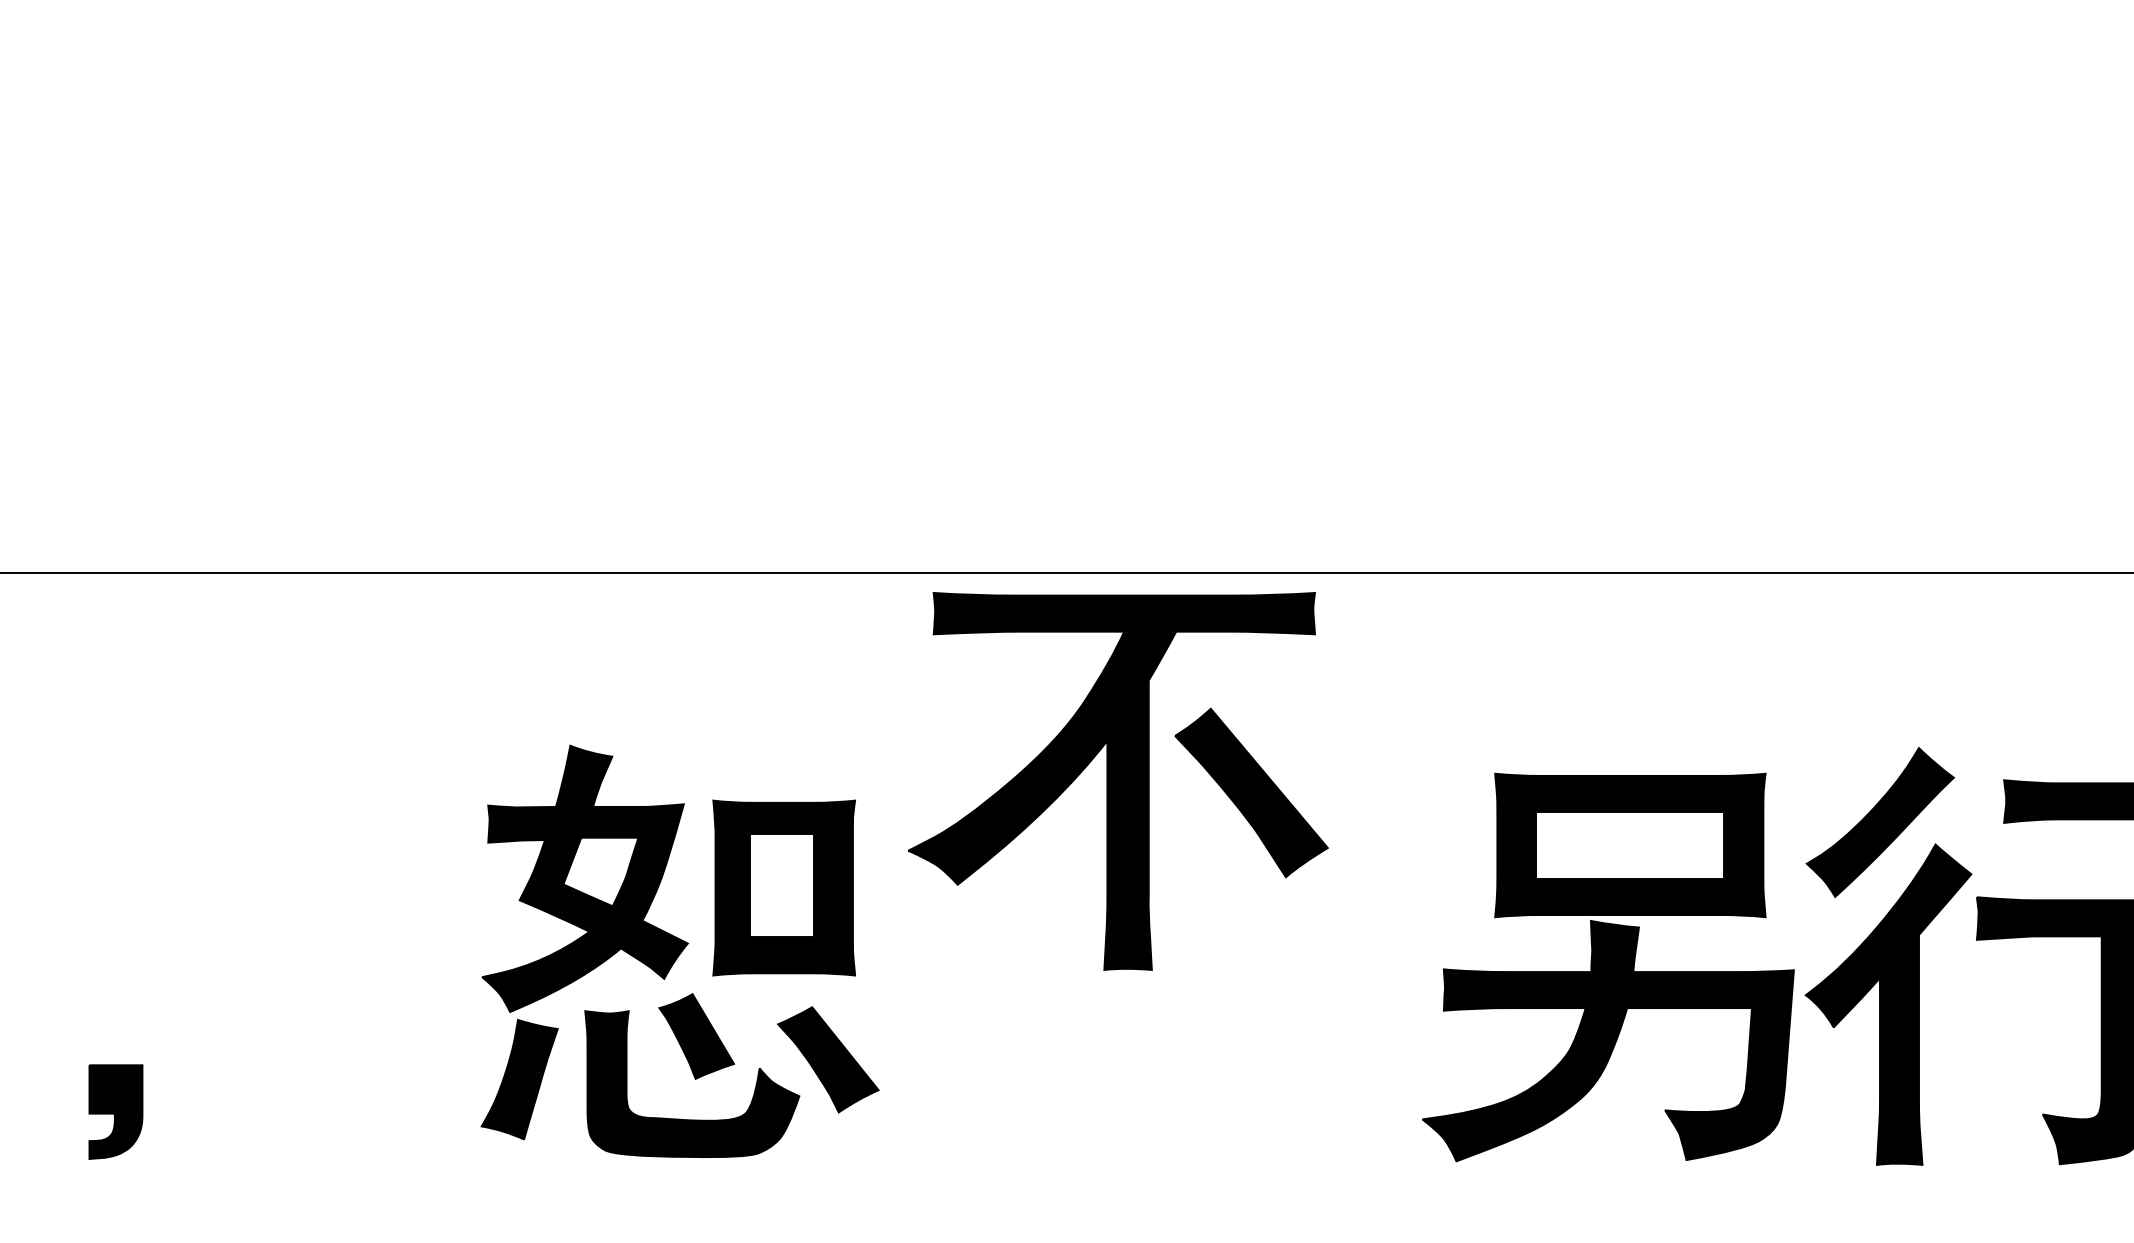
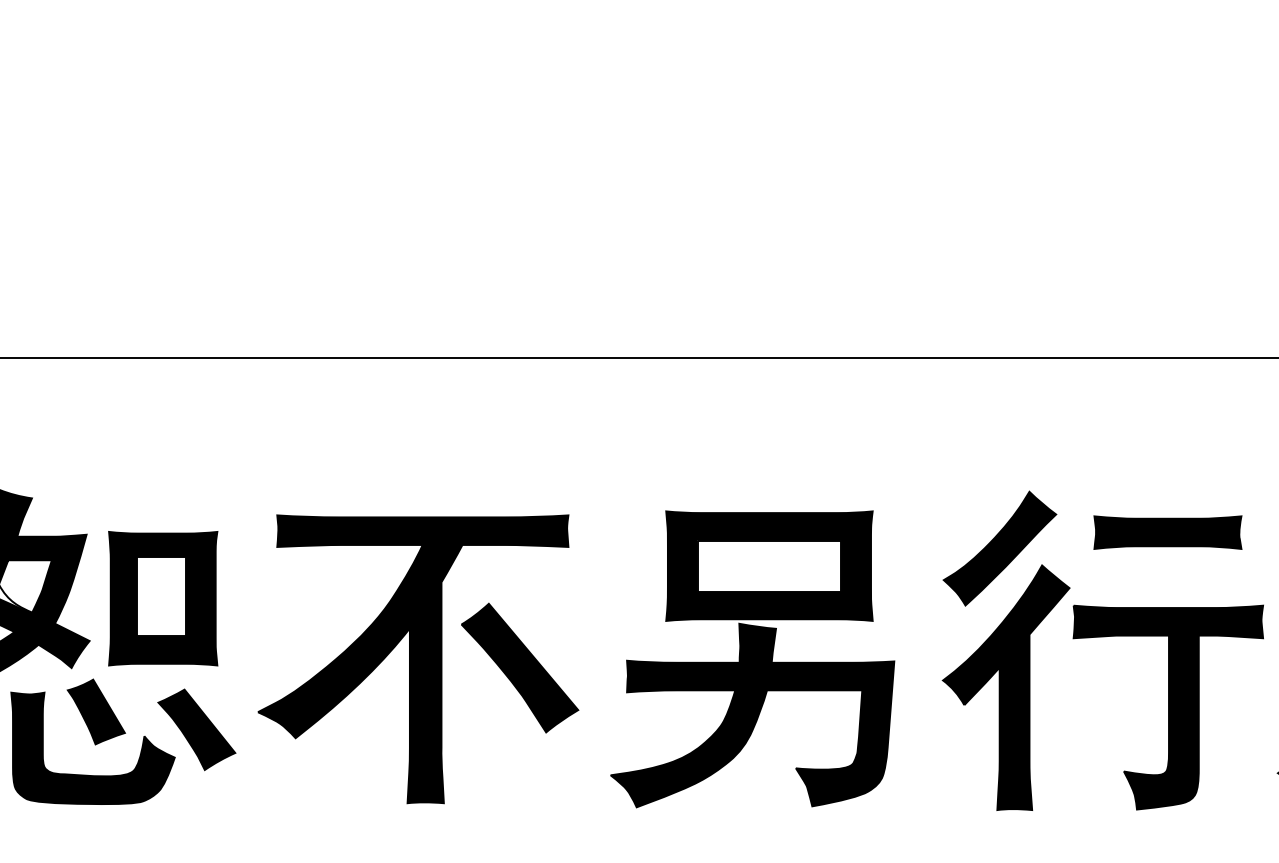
part: (1118, 781) -> (418, 659), moved
part: (1608, 967) -> (752, 659), moved

